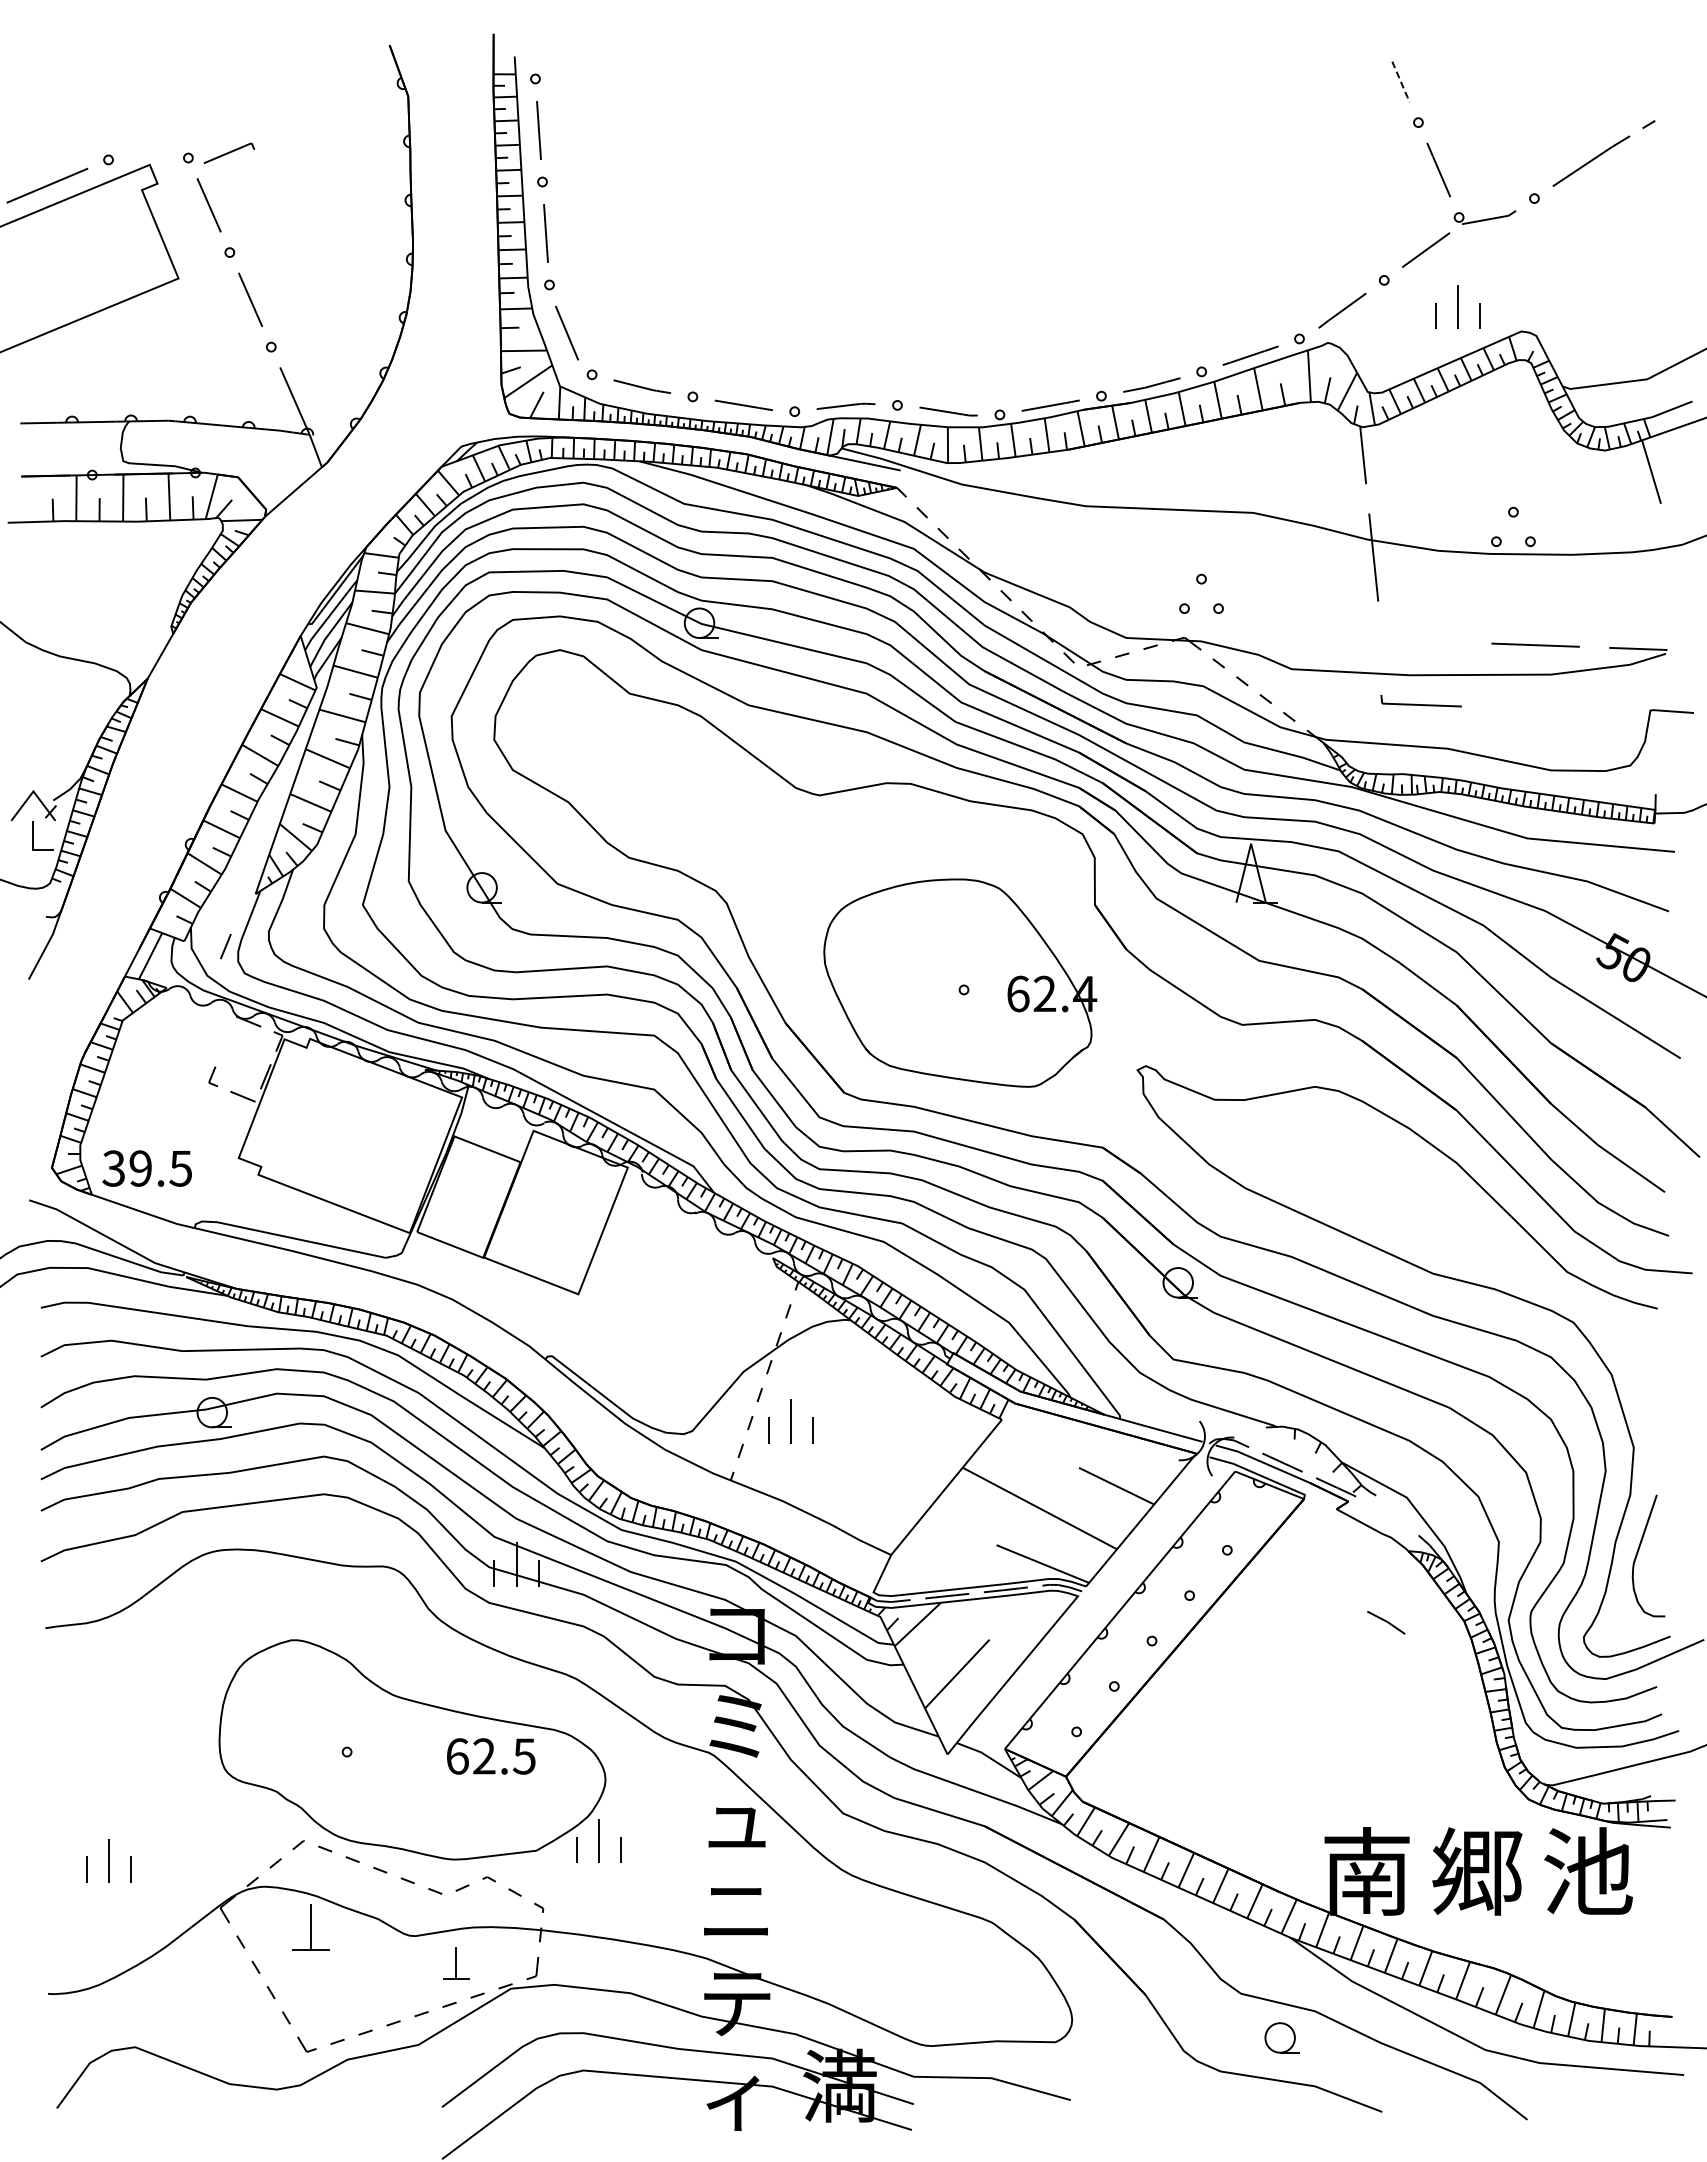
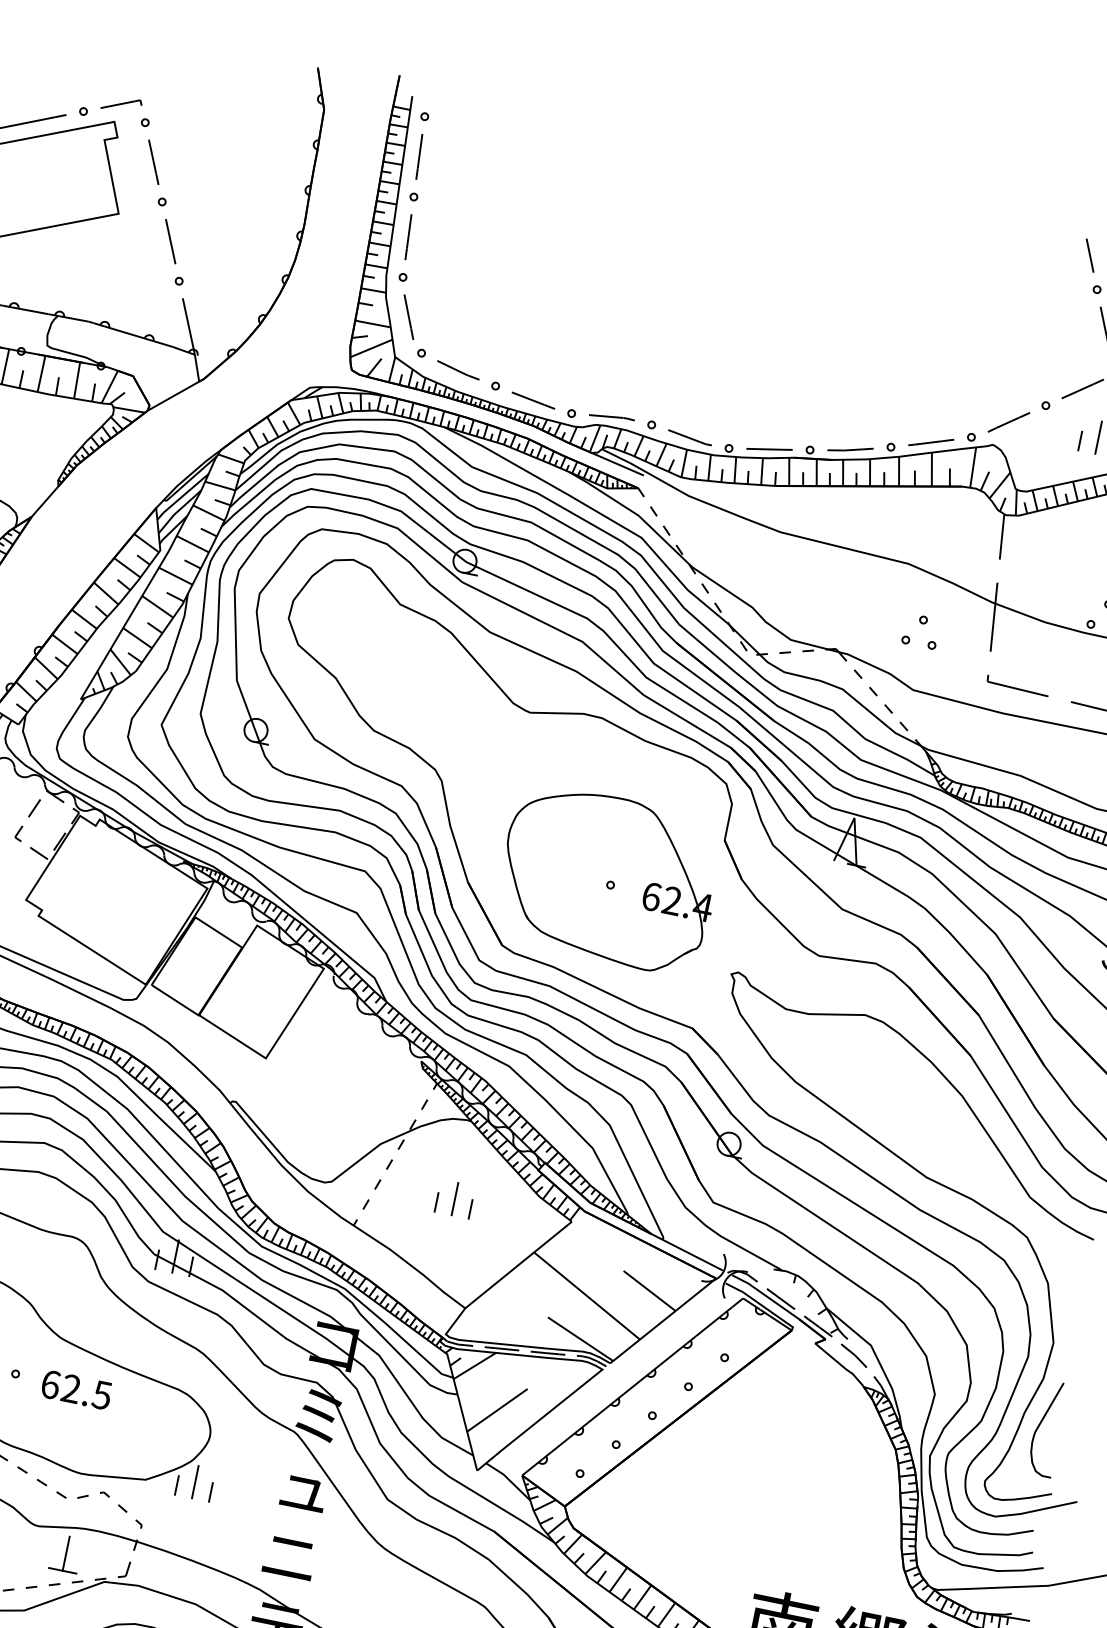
line: (1401, 82) -> (1090, 256), dashed -> solid
part: (229, 152) -> (121, 103), moved
part: (1201, 584) -> (922, 624), moved
part: (1420, 701) -> (1017, 686), moved
line: (225, 946) -> (34, 808), moved
part: (790, 1421) -> (454, 1199), moved
part: (1386, 1622) -> (854, 1355), moved
text: (491, 1756) -> (76, 1390), moved
part: (455, 1963) -> (65, 1553), size x1.43

